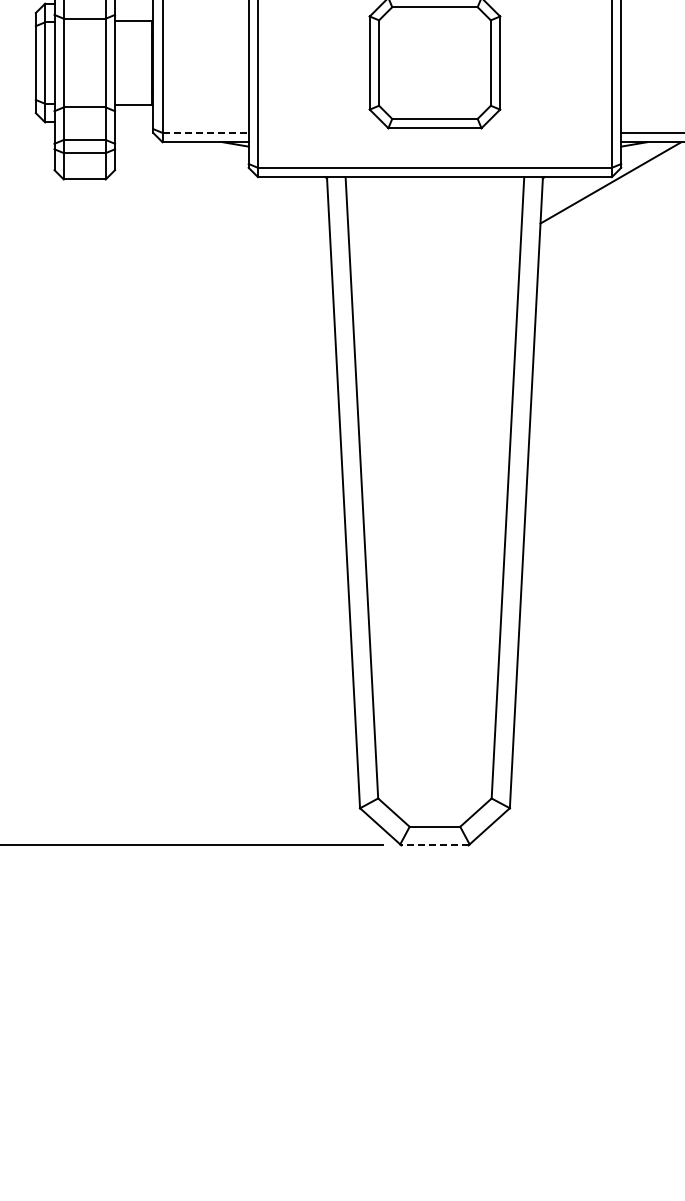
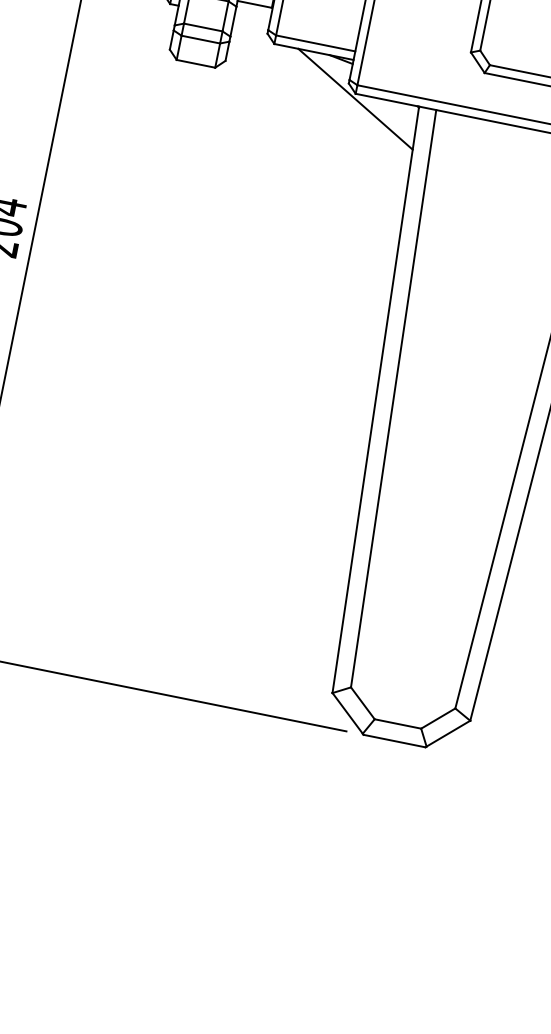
line: (206, 132) -> (316, 43), dashed -> solid
line: (258, 182) -> (355, 98), added
line: (434, 845) -> (394, 741), dashed -> solid

